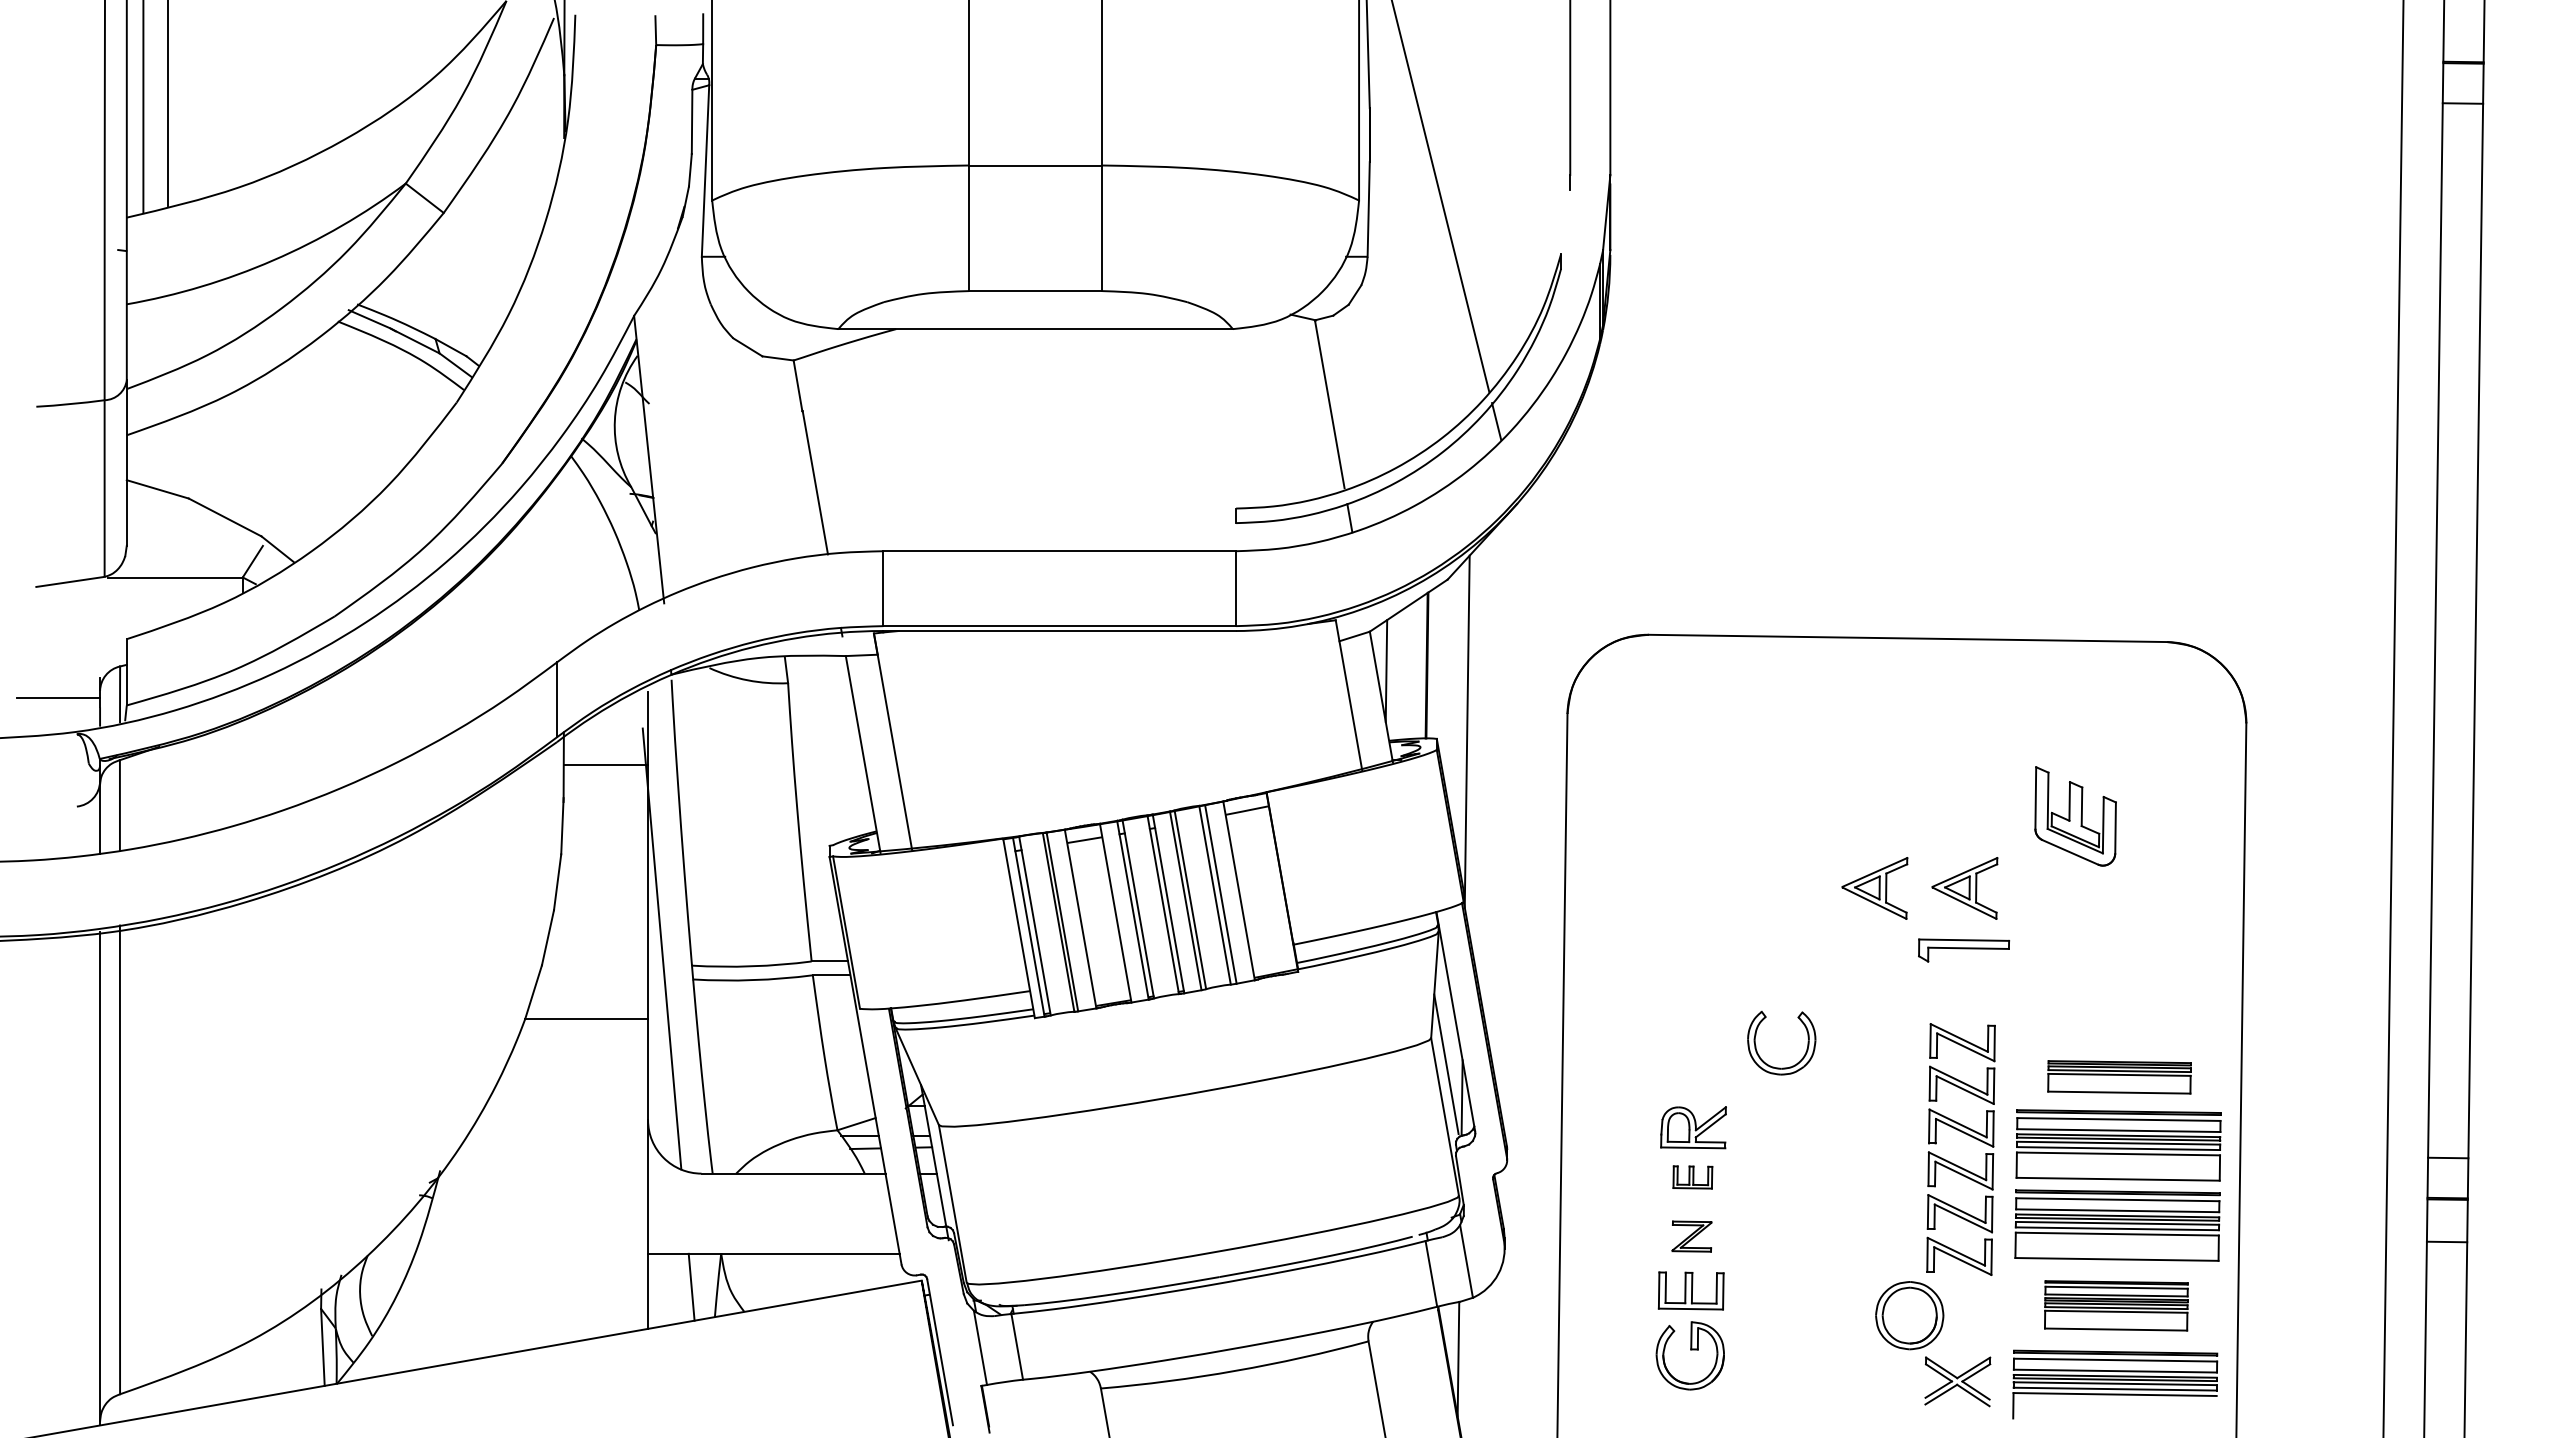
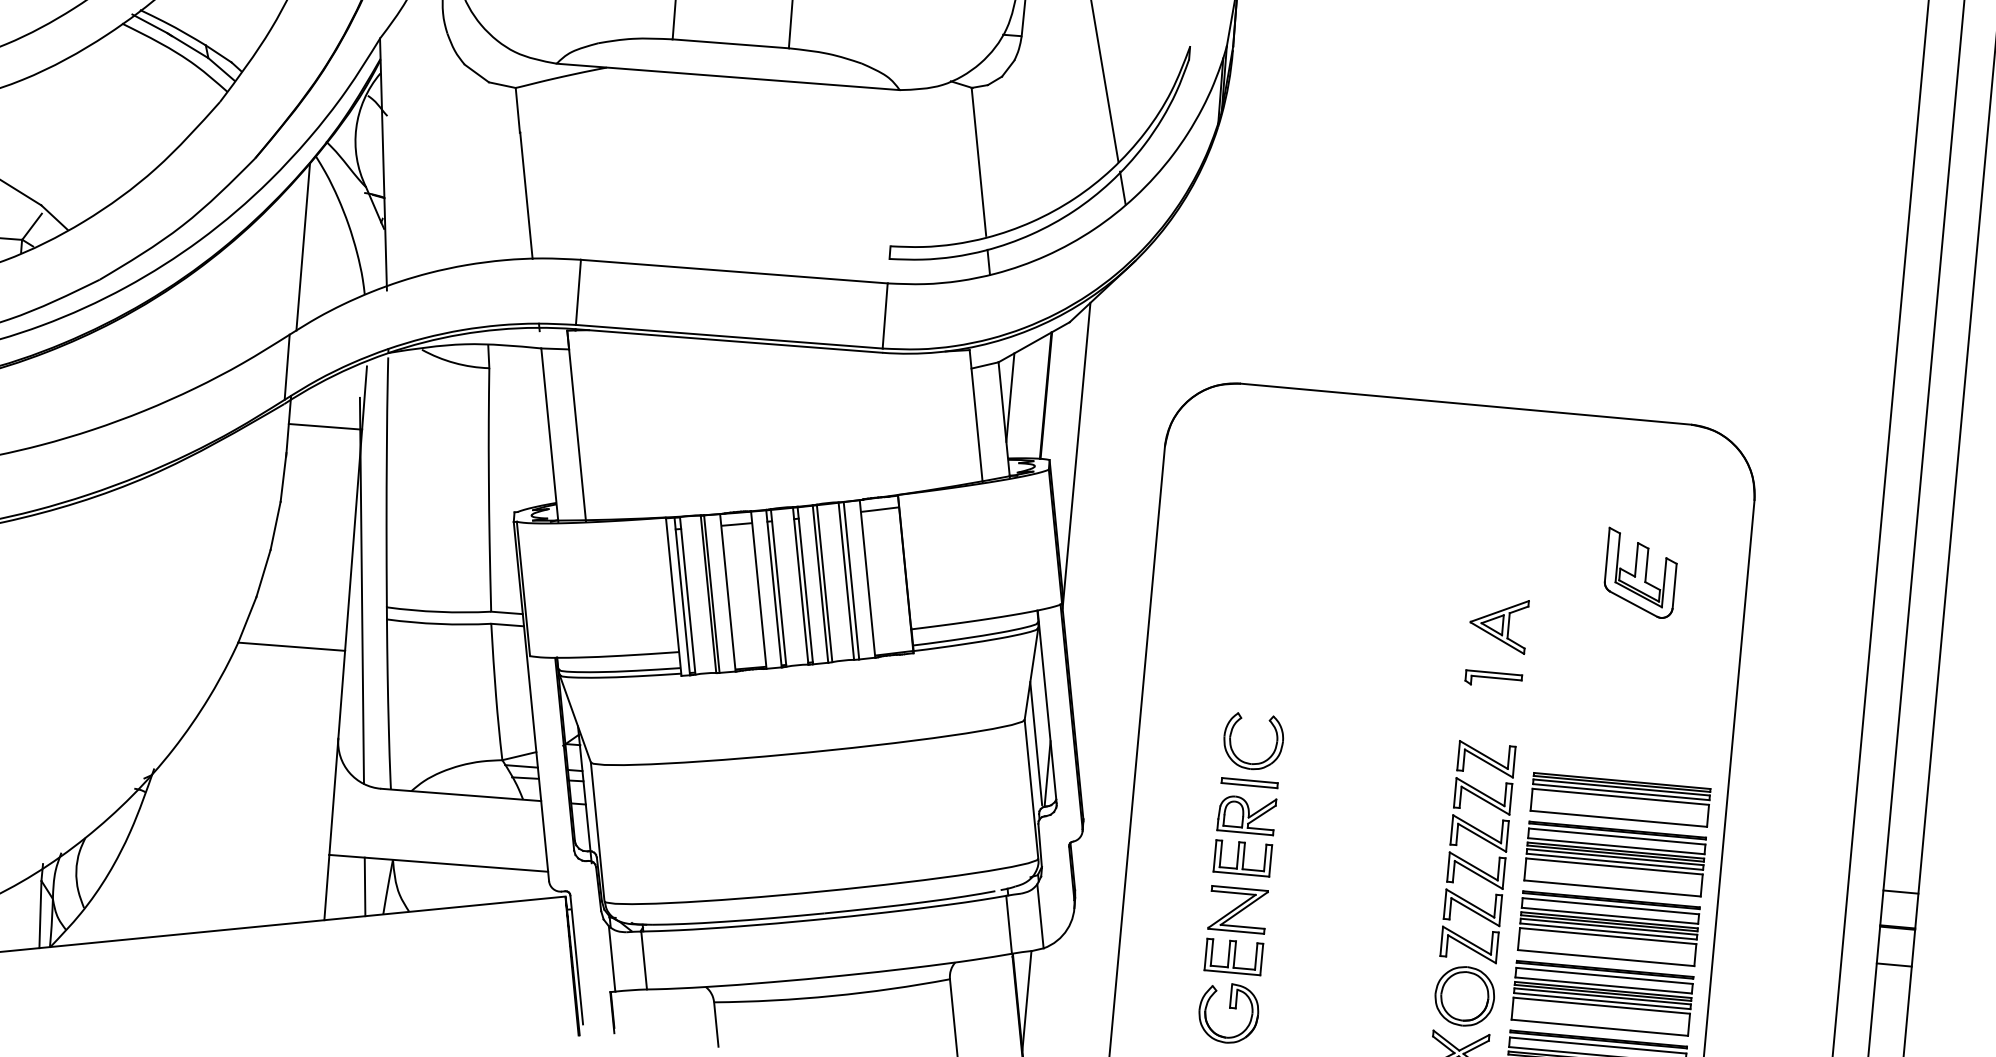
line: (564, 560) -> (303, 246), added
part: (2075, 816) -> (1640, 573), moved
part: (1874, 888) -> (1420, 619), removed
part: (1963, 950) -> (1493, 679), size x0.71
part: (1780, 1067) -> (1250, 762), moved
part: (2119, 1077) -> (1620, 800), size x1.43
part: (1693, 1090) -> (1249, 782), added
part: (1692, 1177) -> (1242, 858), size x1.67
part: (1691, 1236) -> (1237, 909), size x1.67
part: (2116, 1305) -> (1602, 998), size x1.43
part: (1909, 1315) -> (1464, 996), moved

